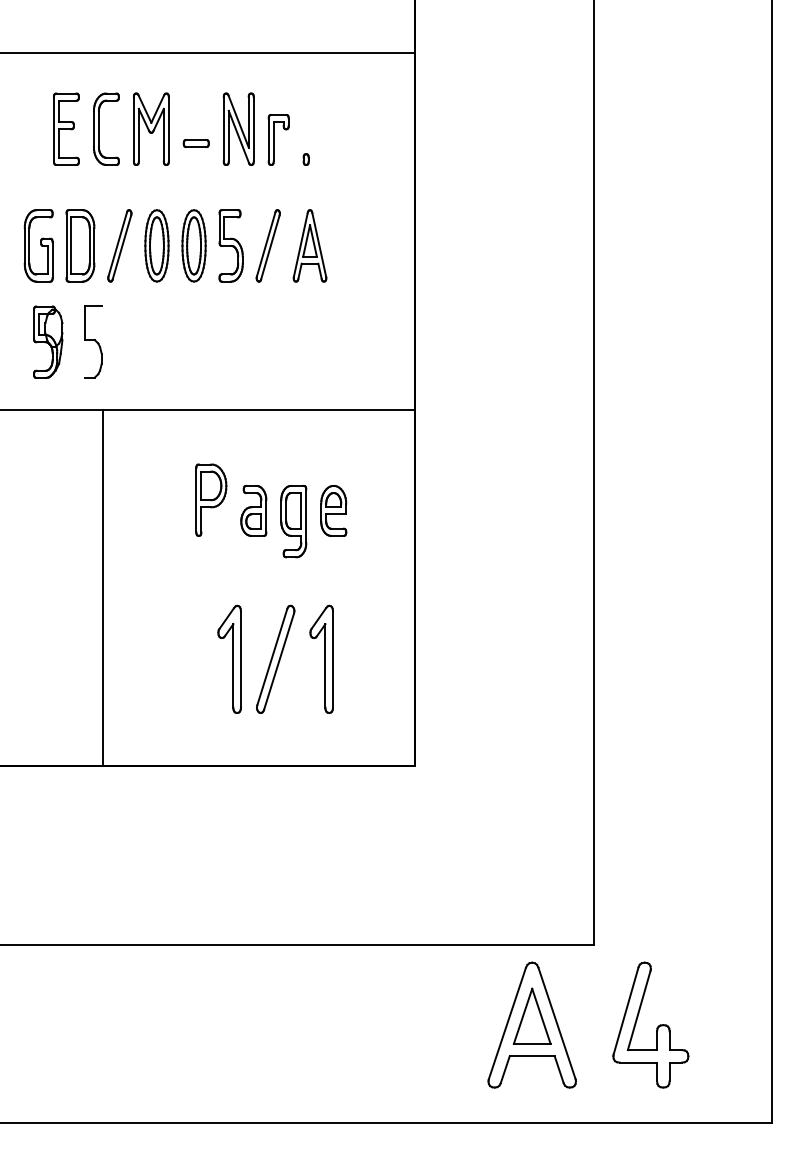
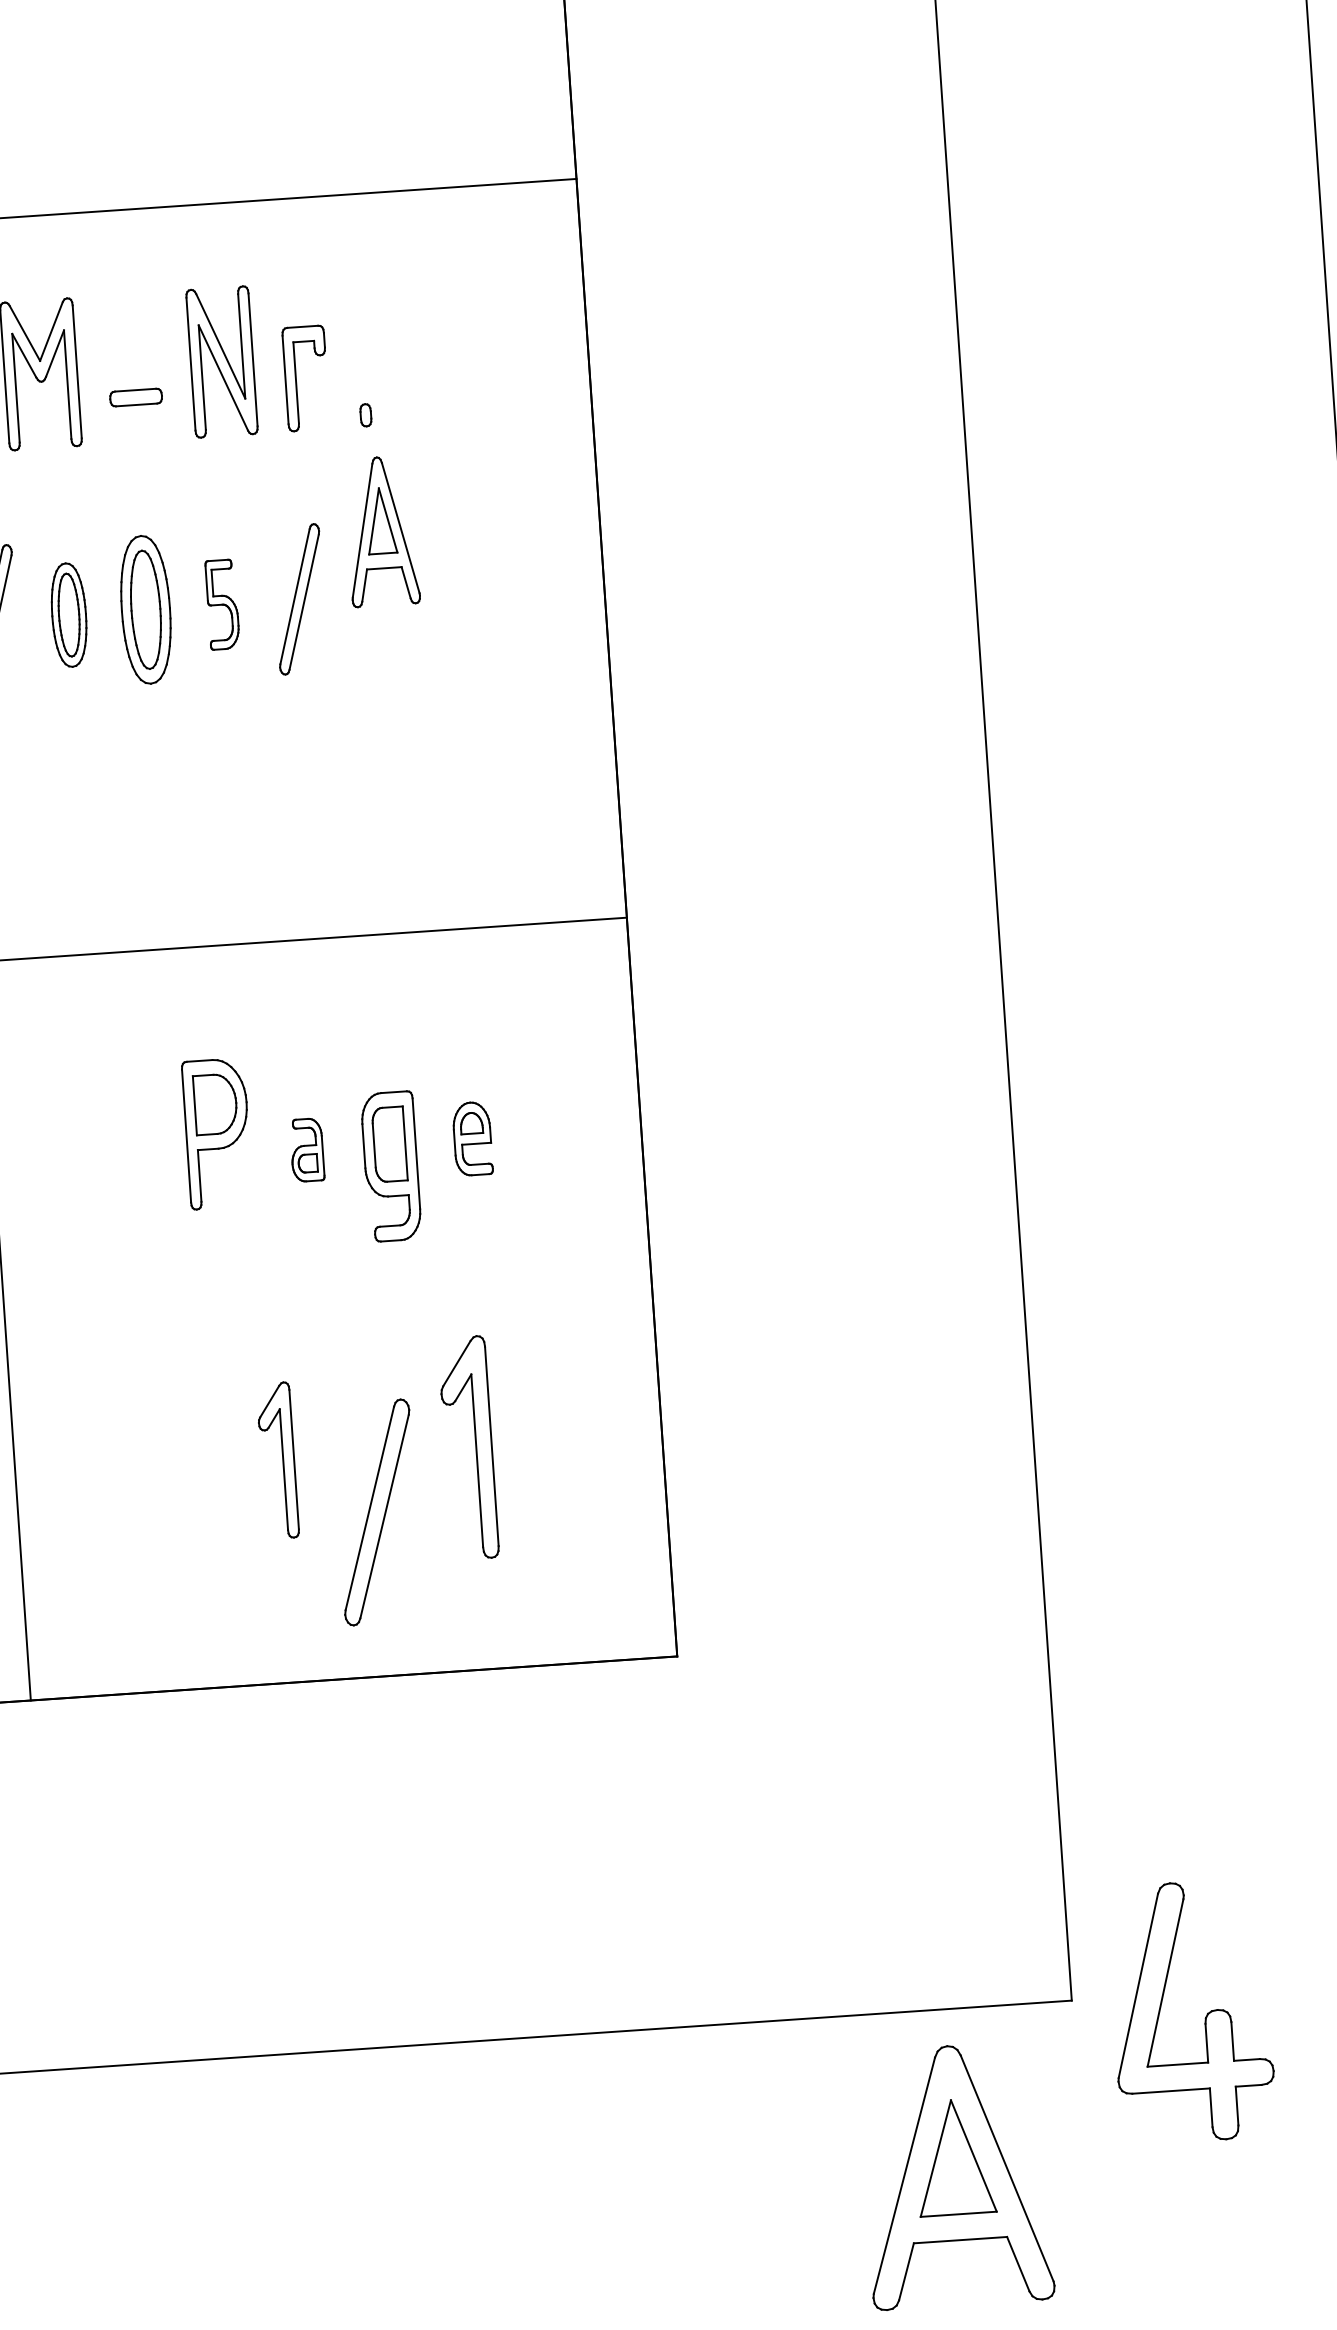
part: (156, 245) -> (68, 614), size x0.7
part: (230, 245) -> (221, 603), size x0.6
part: (309, 245) -> (380, 530), moved
part: (253, 510) -> (306, 1149), size x0.6
part: (333, 510) -> (471, 1138), size x0.7
part: (229, 658) -> (277, 1459), size x0.7
part: (275, 658) -> (376, 1510), moved
part: (656, 1027) -> (1203, 2015), moved

